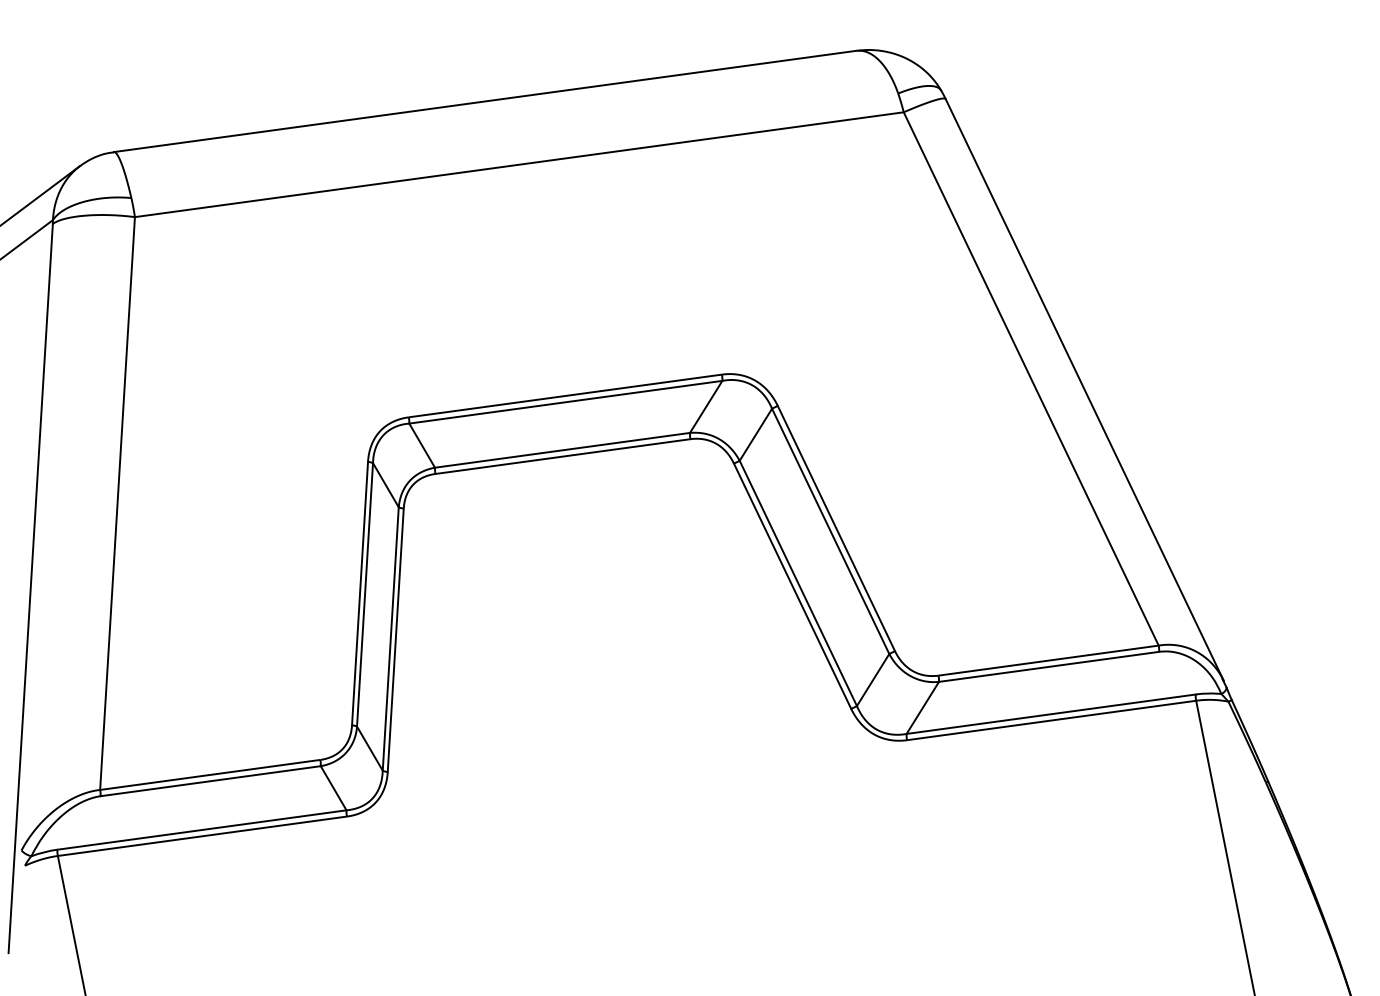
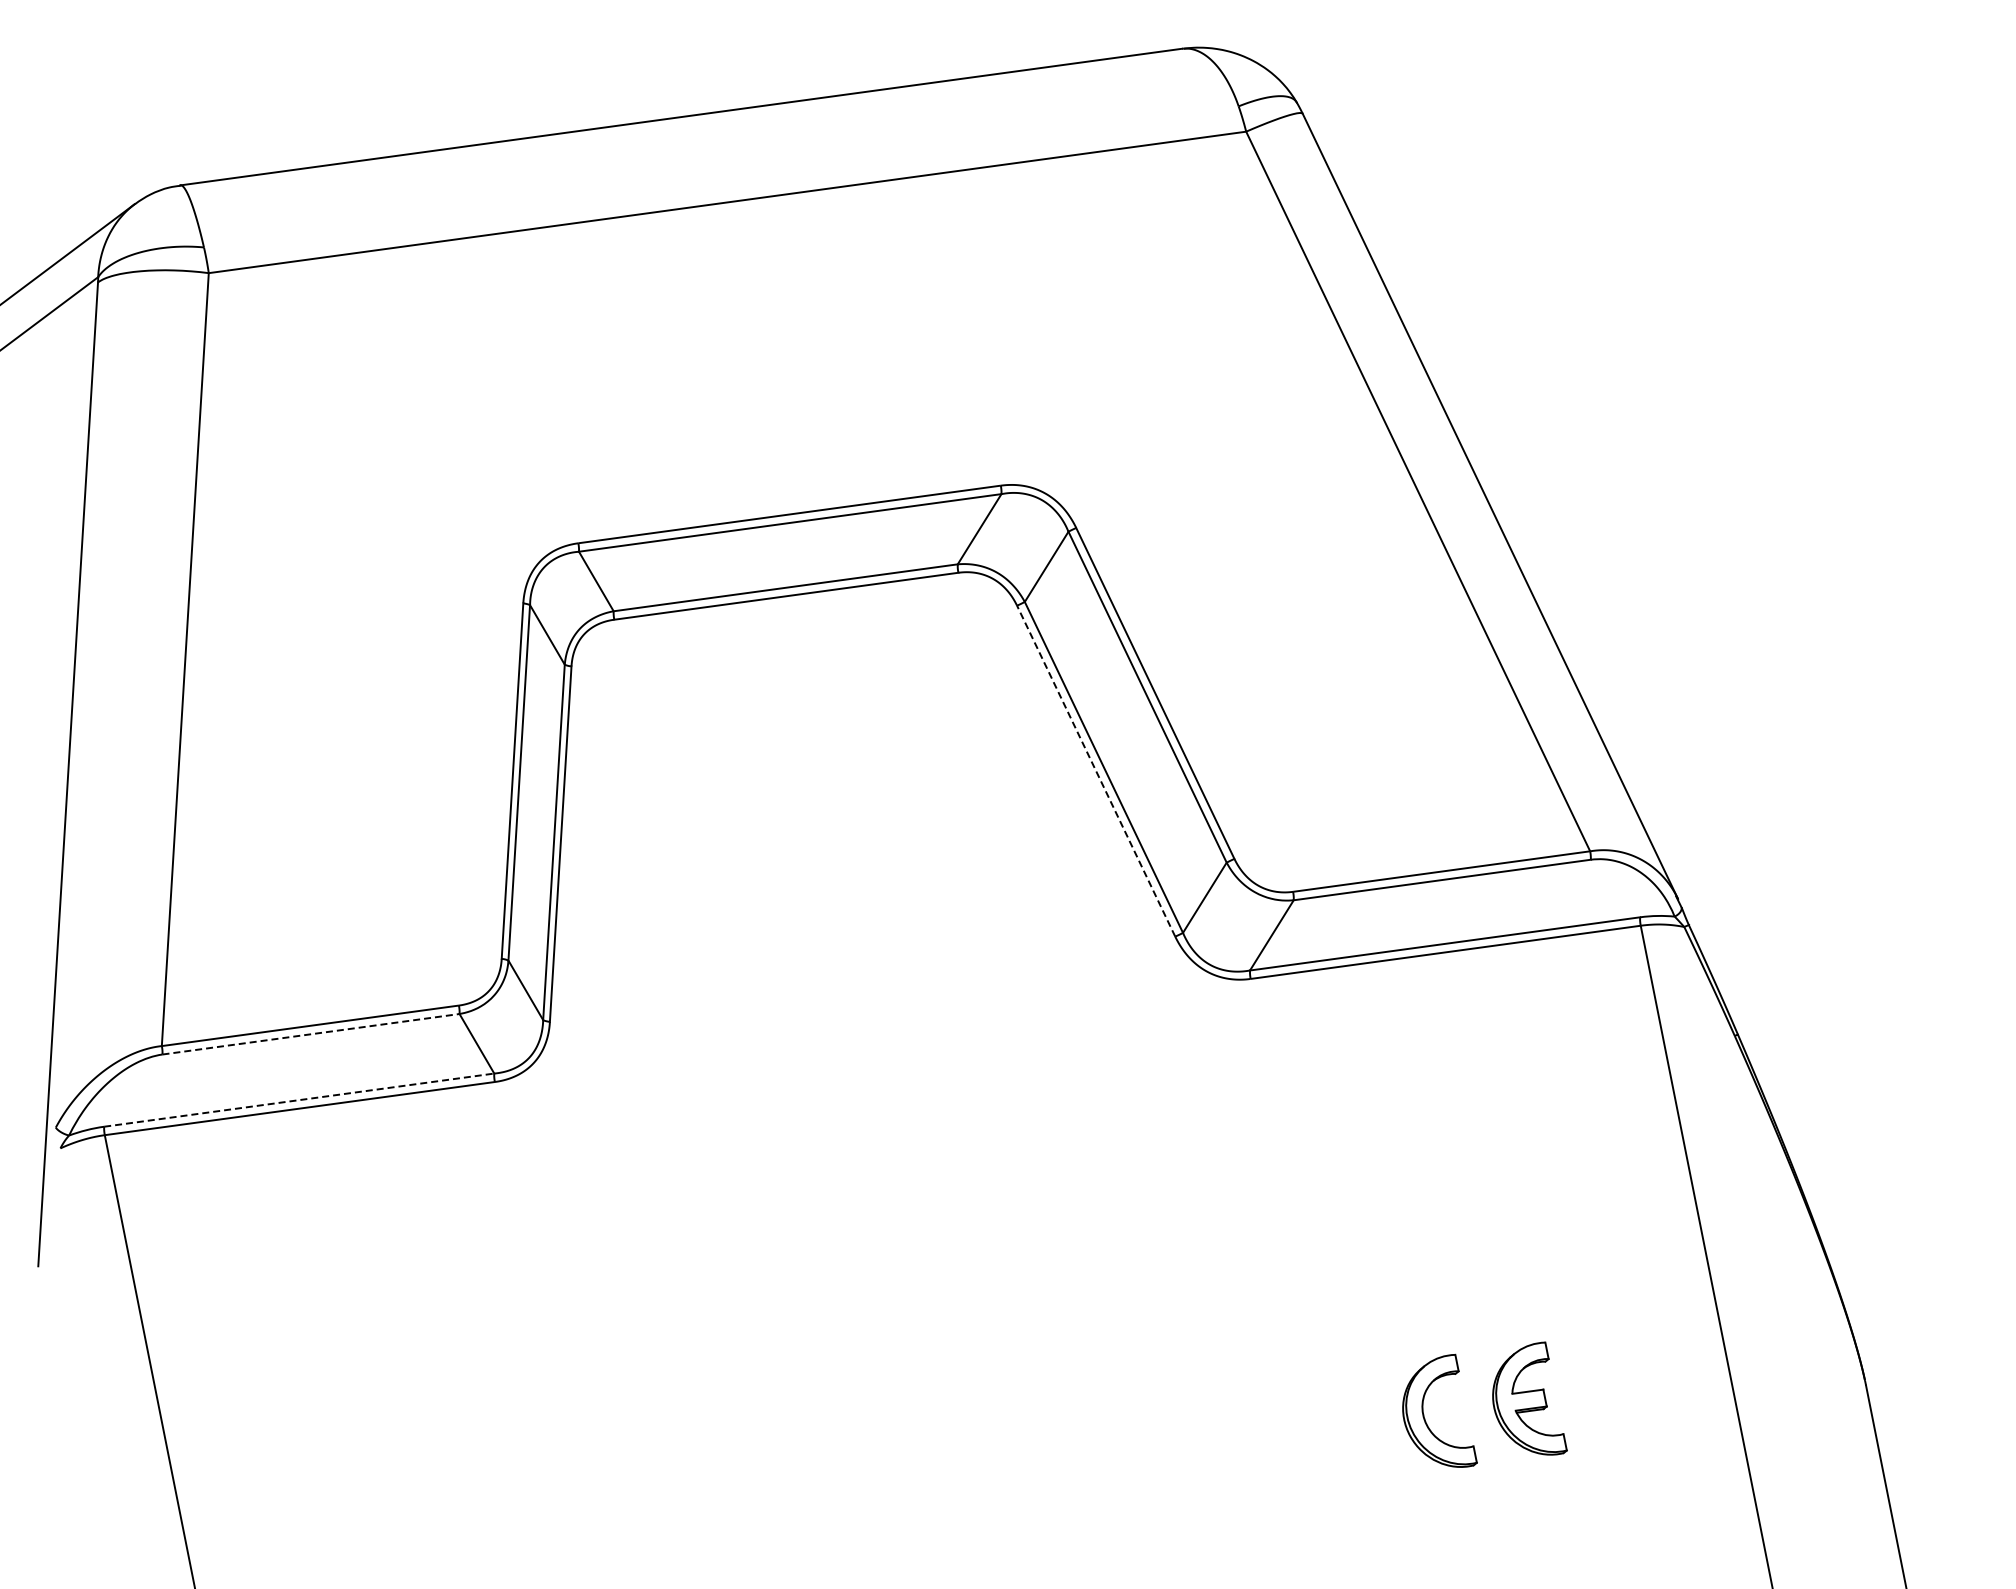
line: (792, 585) -> (1095, 770), solid -> dashed
line: (211, 781) -> (311, 1034), solid -> dashed
line: (202, 830) -> (299, 1100), solid -> dashed

